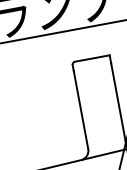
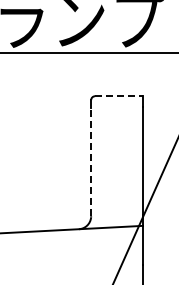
line: (92, 58) -> (119, 96), solid -> dashed
line: (81, 109) -> (91, 161), solid -> dashed

